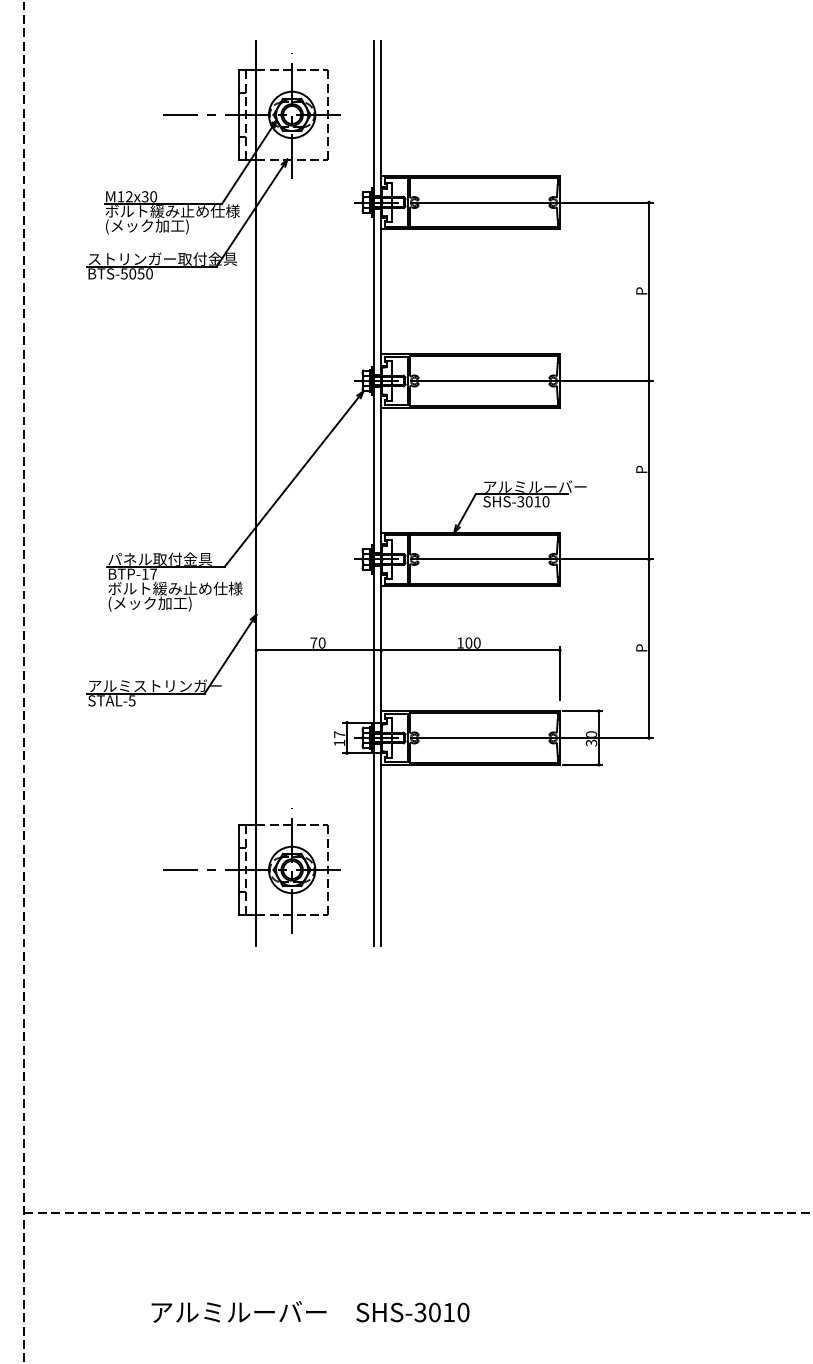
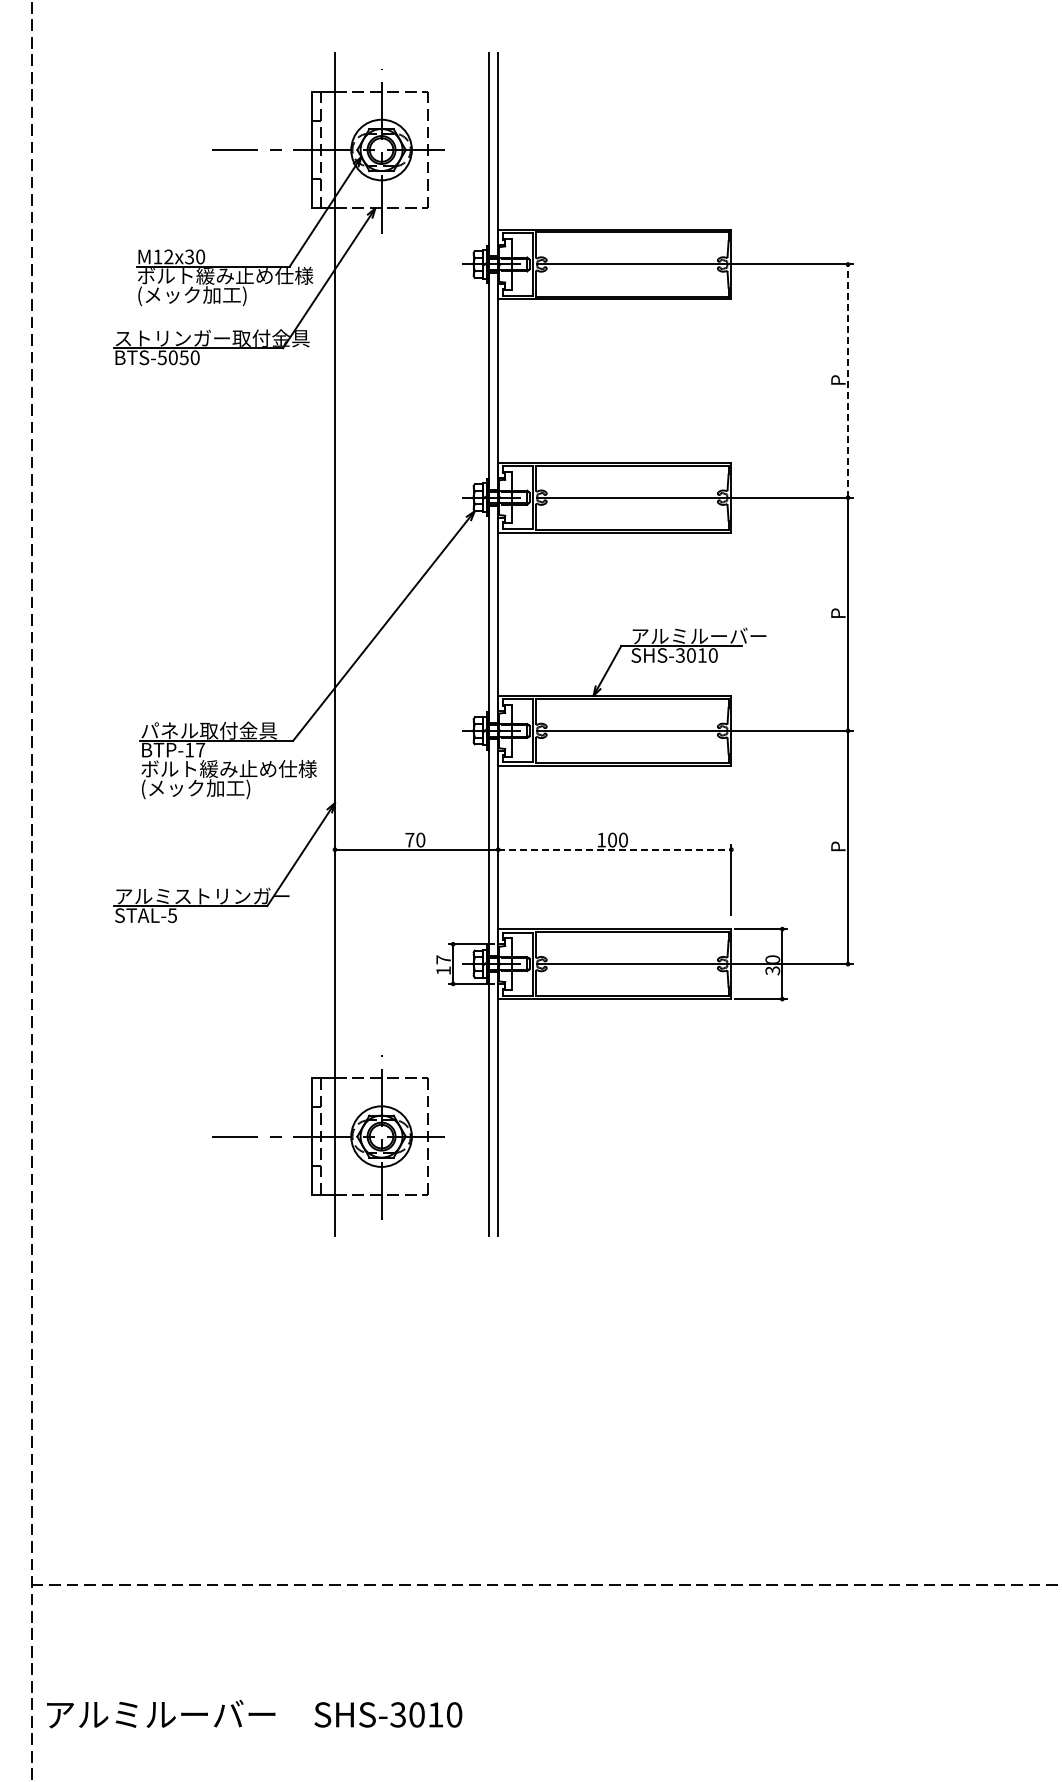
line: (649, 292) -> (848, 381), solid -> dashed
line: (470, 650) -> (614, 849), solid -> dashed
text: (310, 1311) -> (254, 1713), moved

